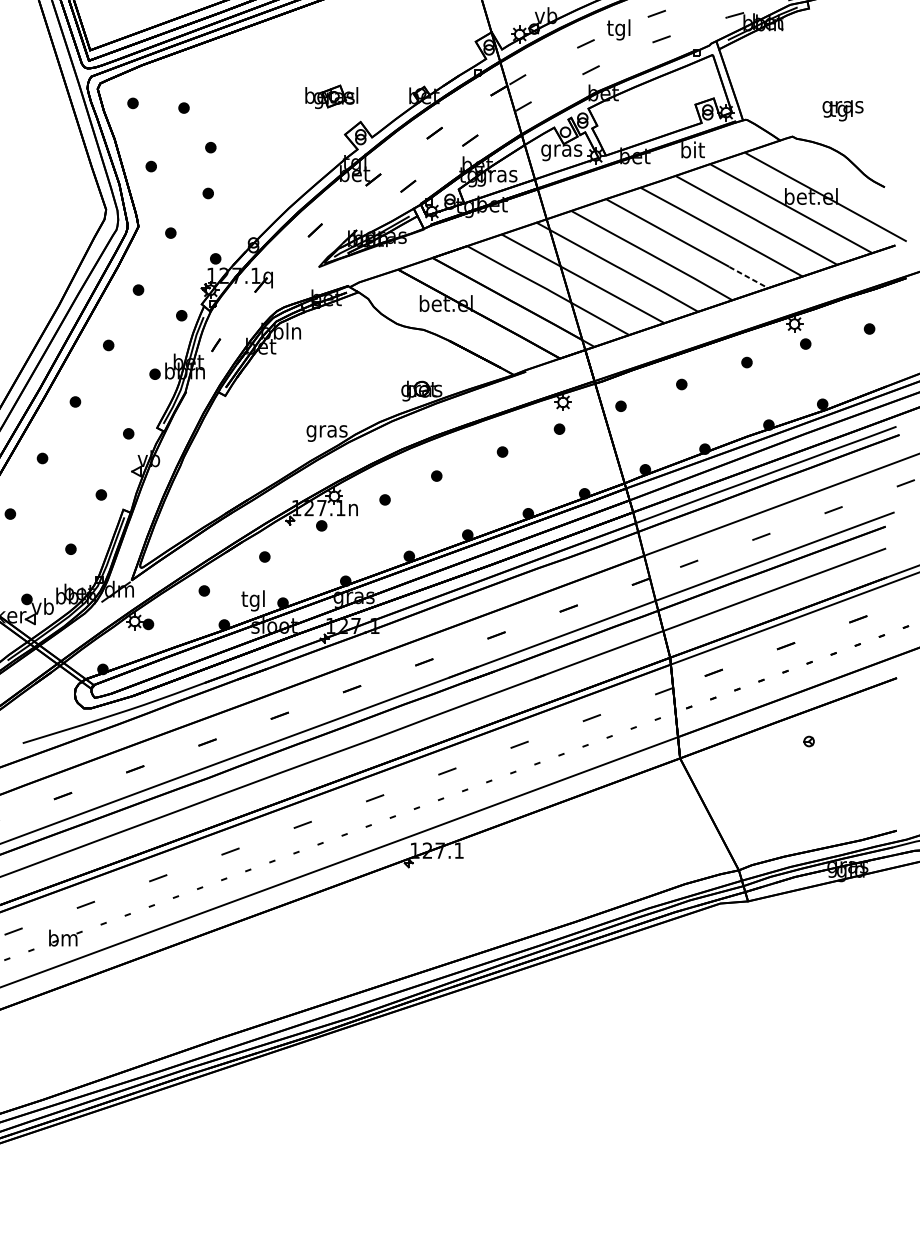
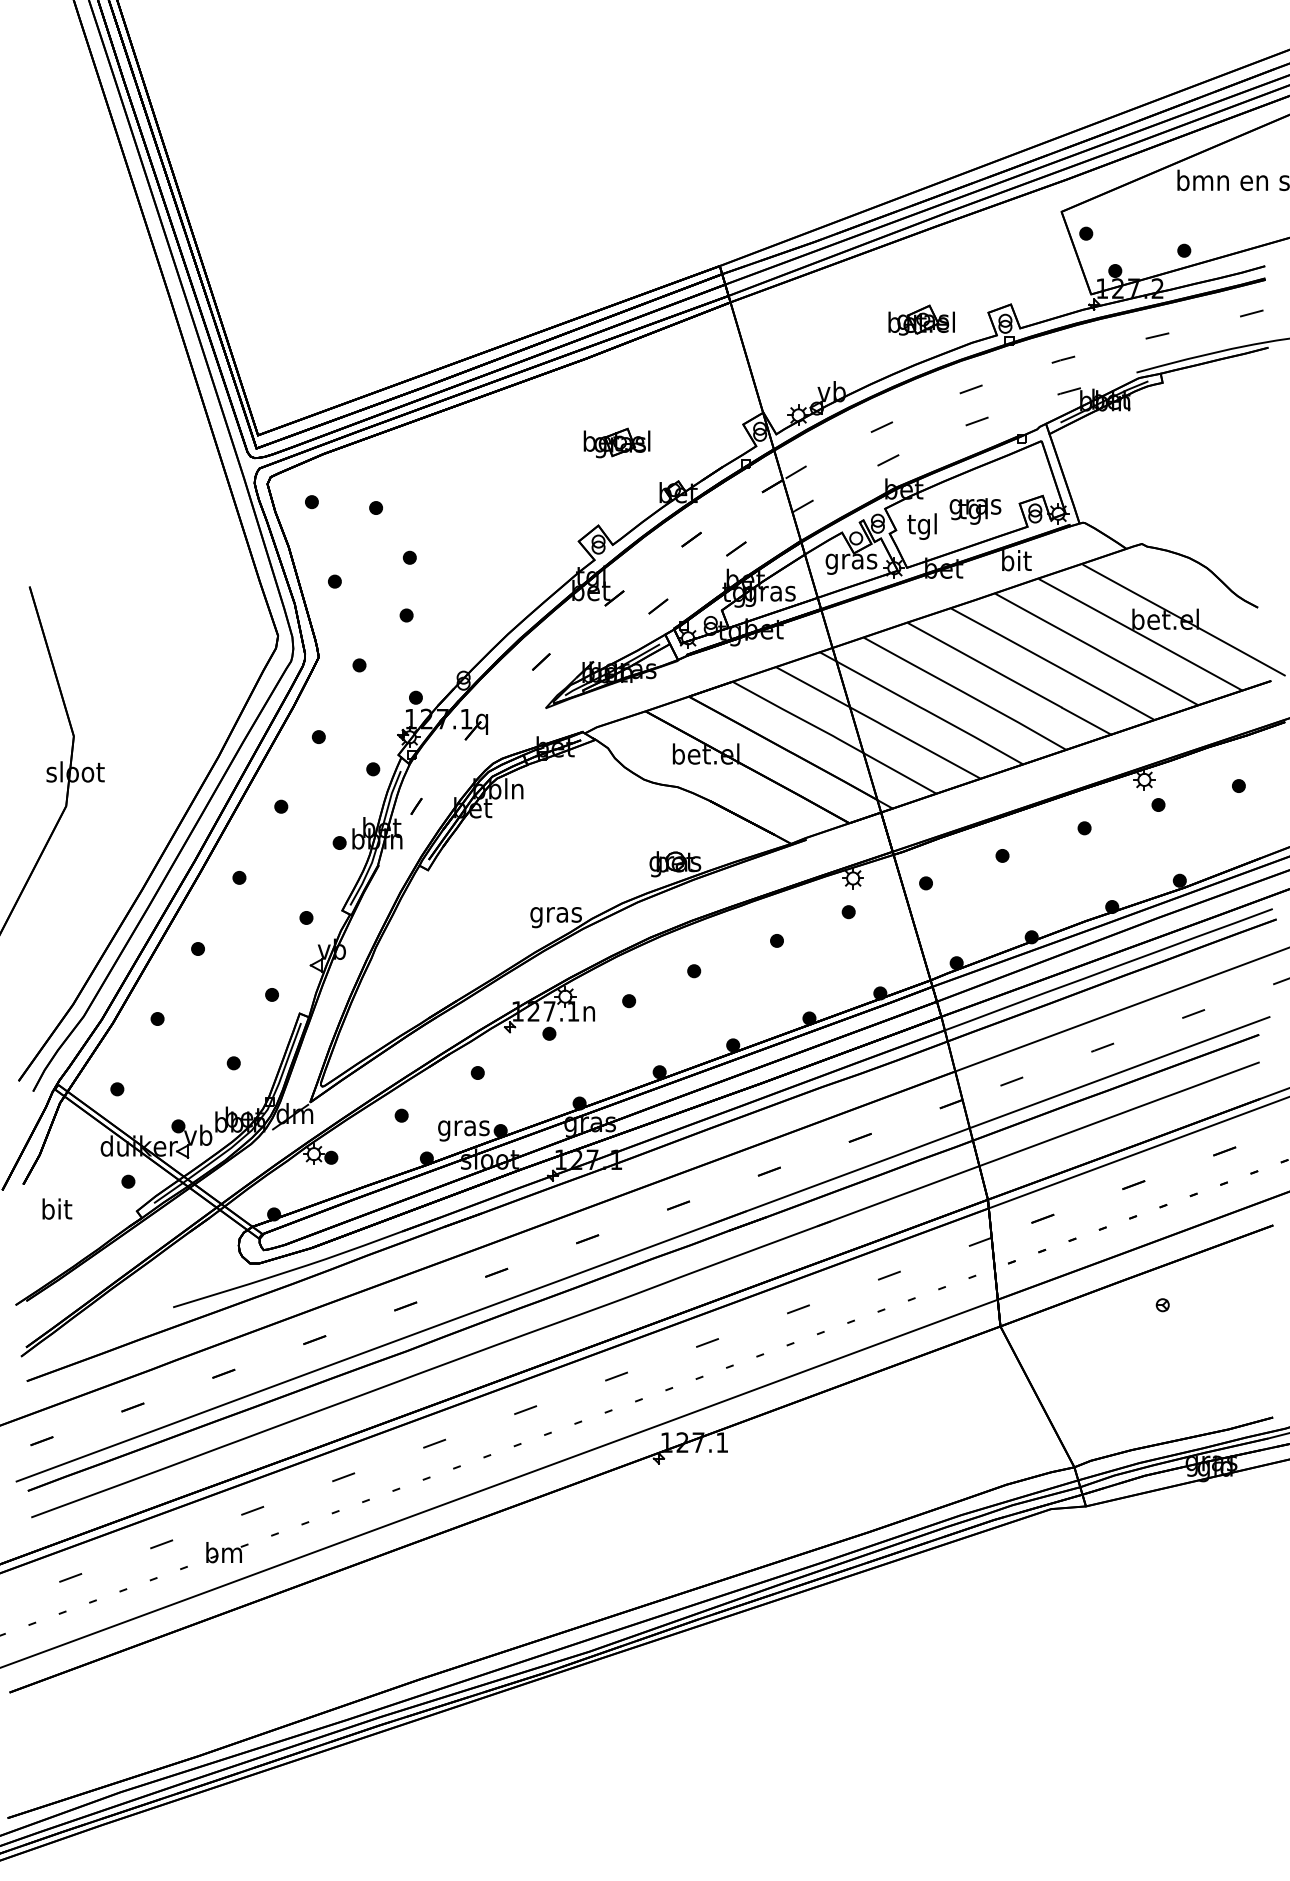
text: (618, 29) -> (921, 526), moved
part: (331, 96) -> (616, 442), moved
text: (843, 110) -> (975, 511), moved
line: (748, 277) -> (1086, 721), dashed -> solid
text: (253, 600) -> (463, 1127), tgl -> gras

